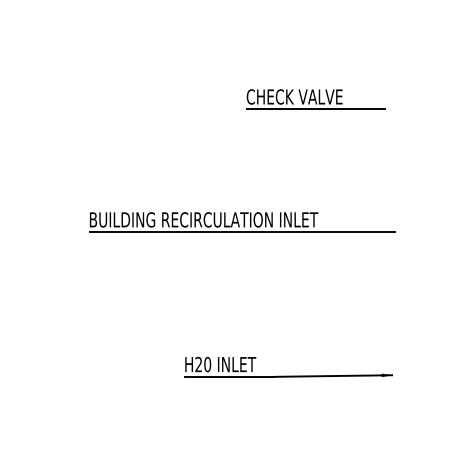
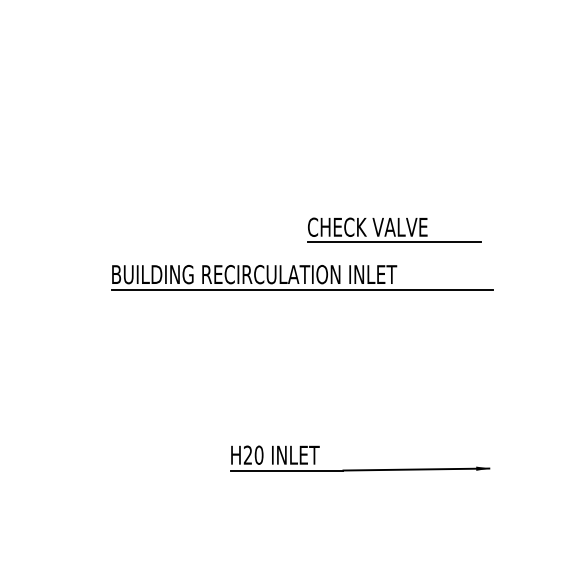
part: (315, 99) -> (393, 230), moved

